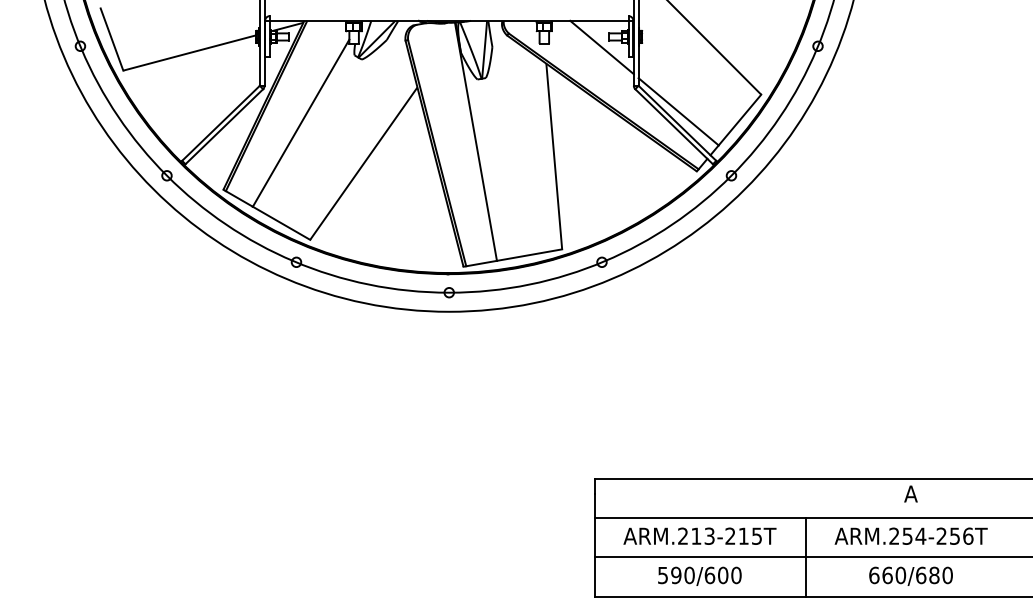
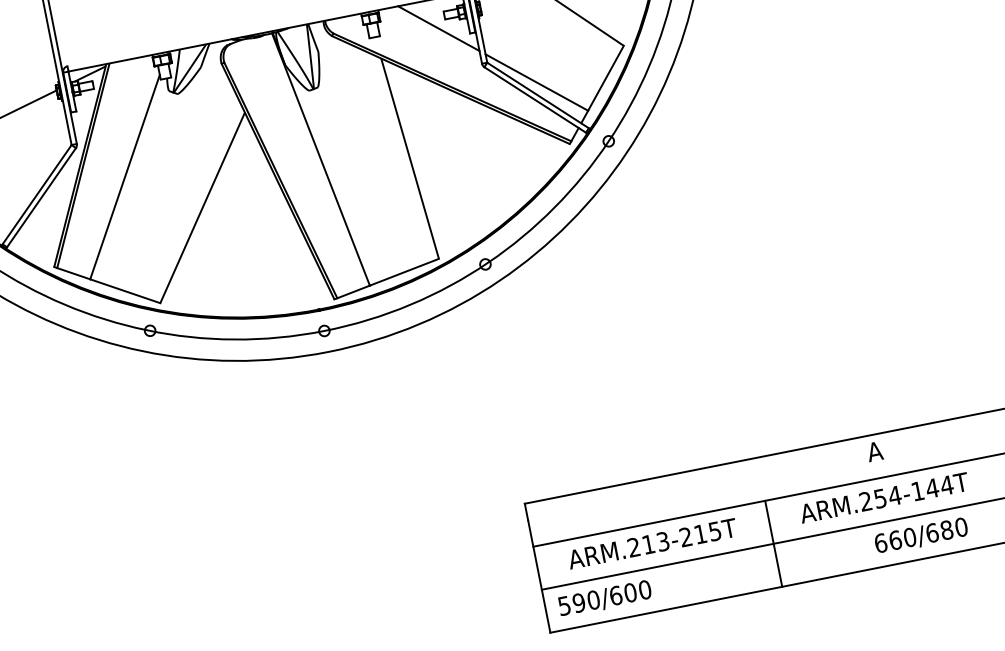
text: (954, 535) -> (931, 487), ARM.254-256T -> ARM.254-144T
text: (699, 575) -> (604, 598), moved
text: (910, 575) -> (920, 535), moved

